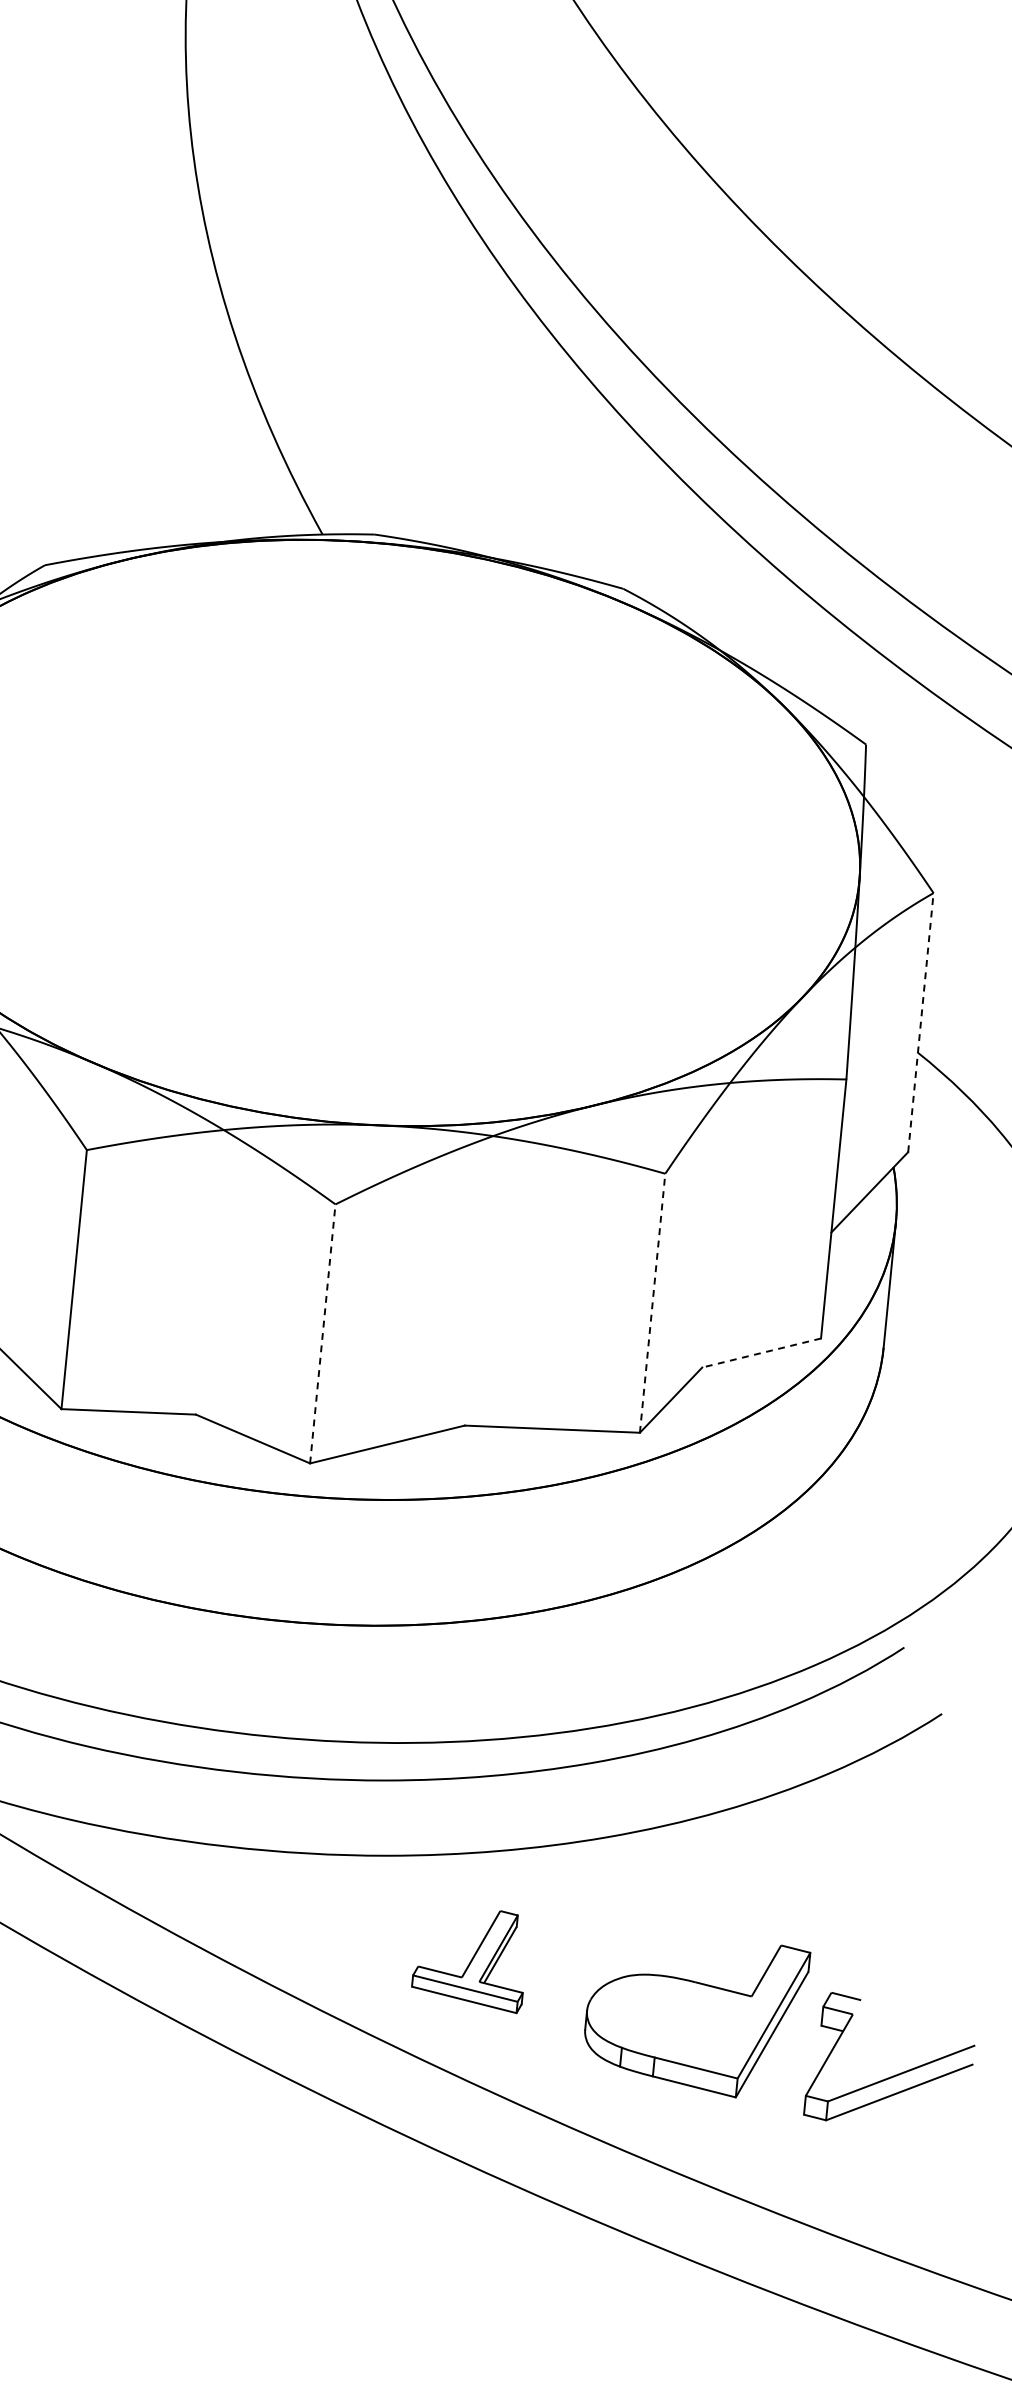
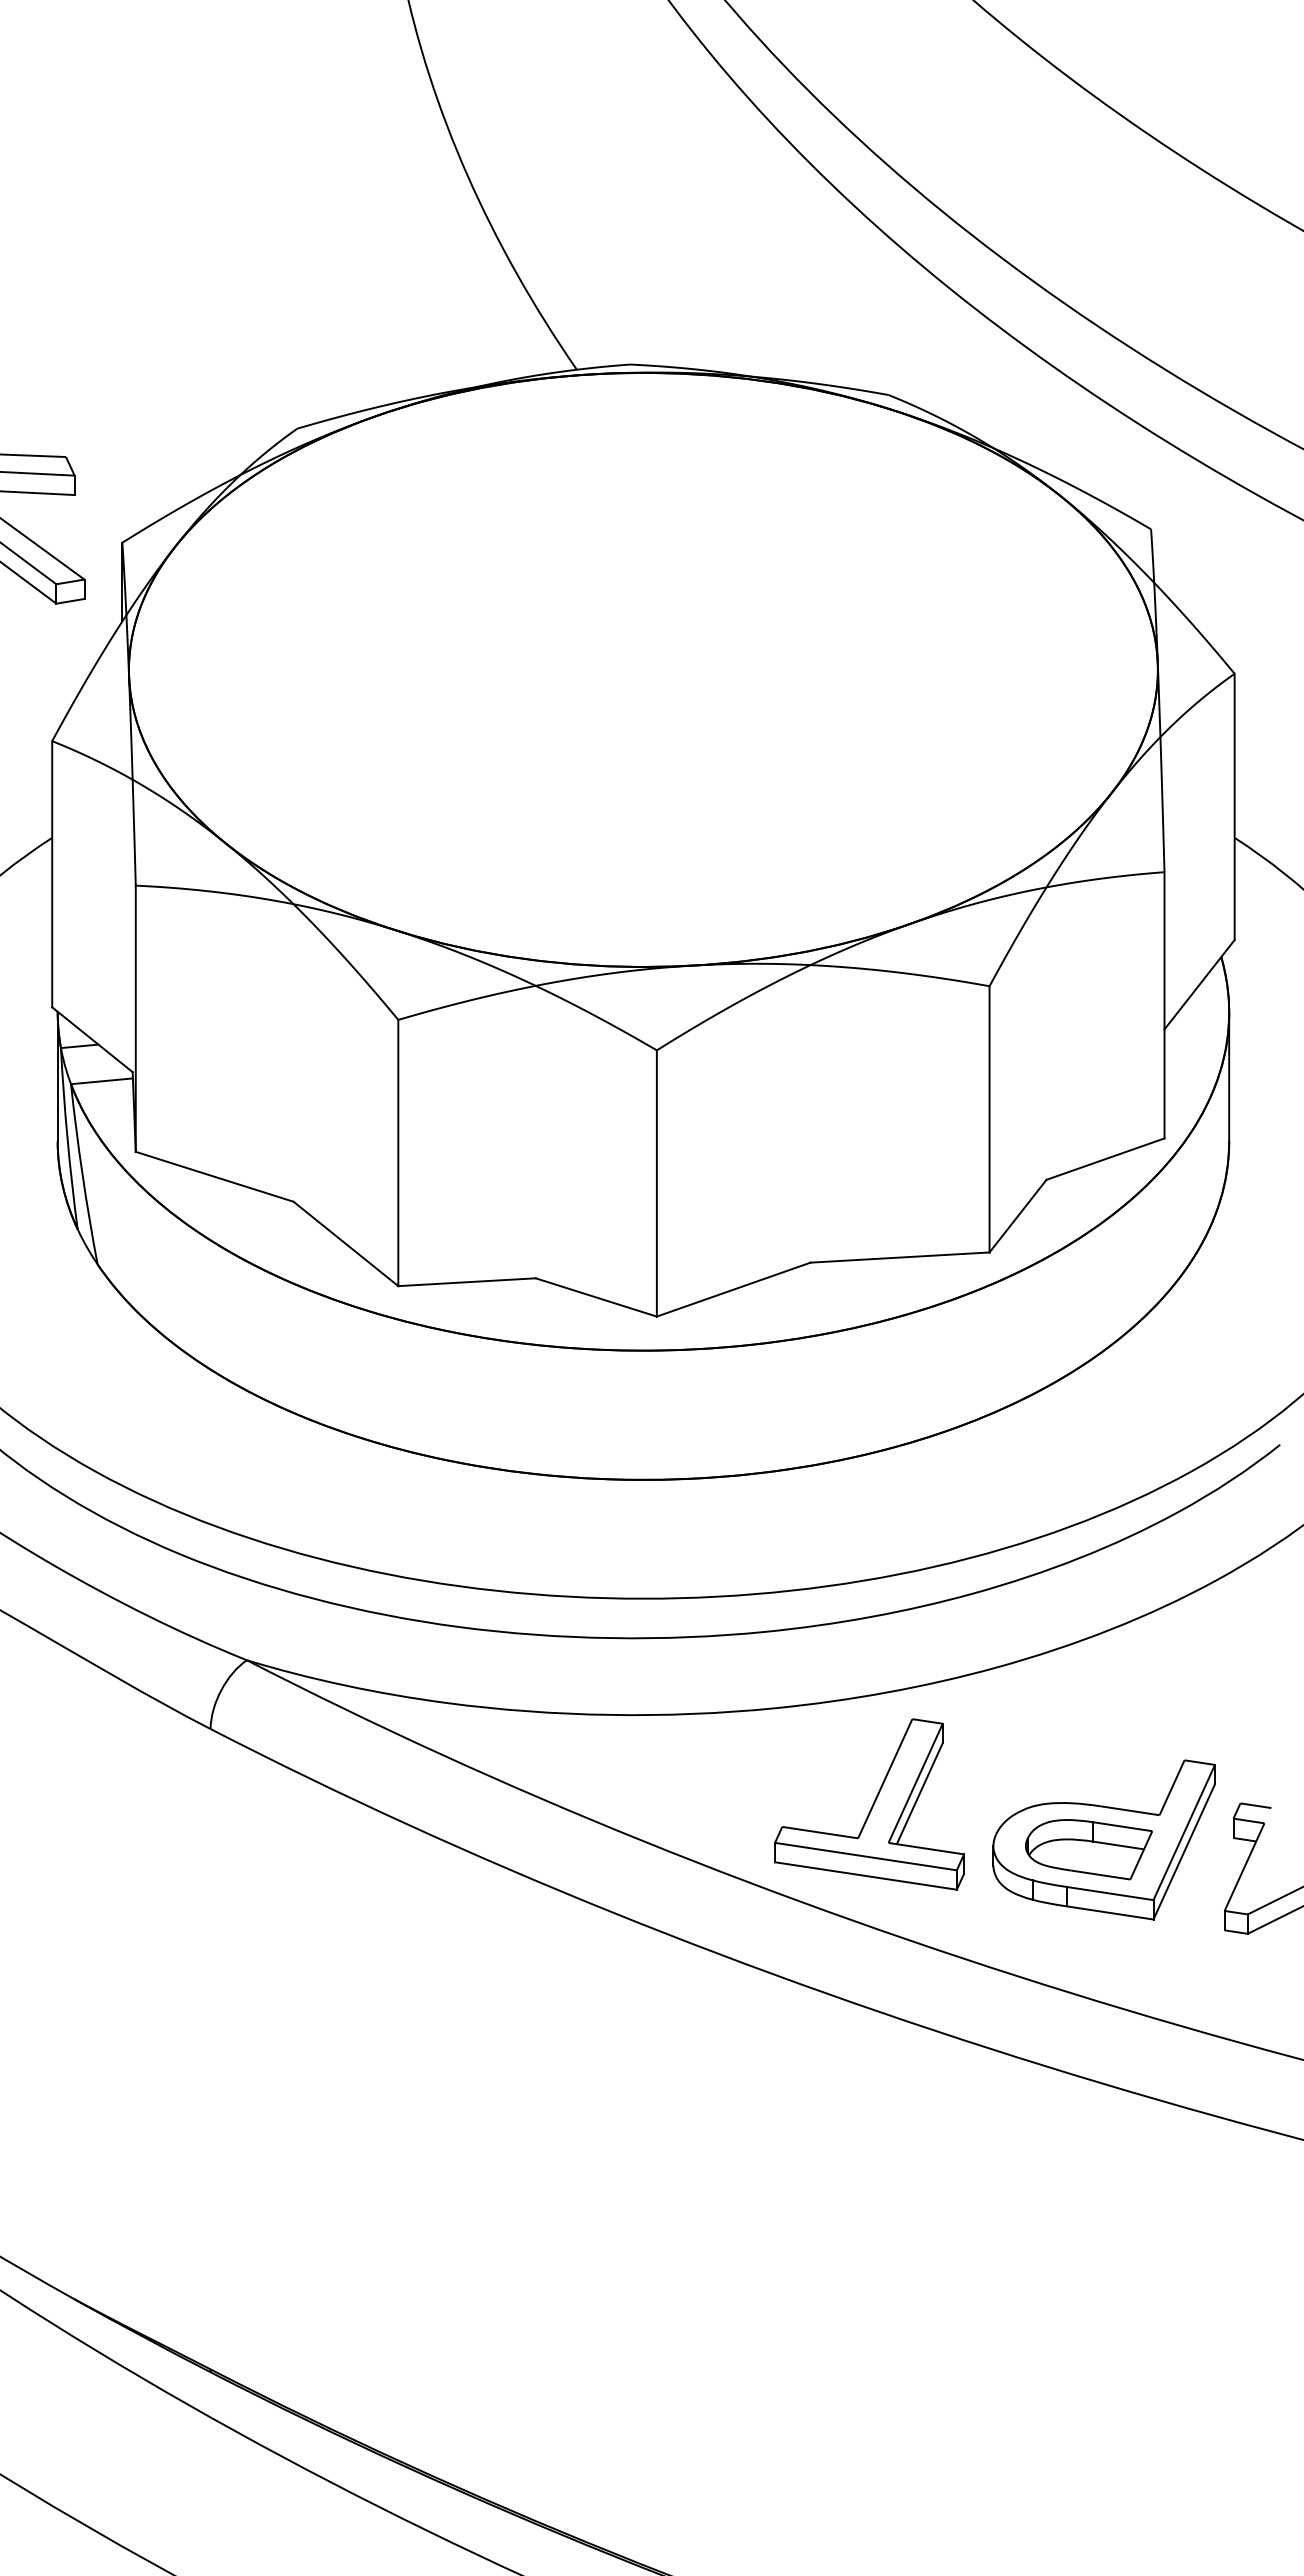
line: (920, 1022) -> (1234, 806), dashed -> solid
line: (652, 1302) -> (989, 1118), dashed -> solid
line: (322, 1332) -> (656, 1182), dashed -> solid
line: (761, 1353) -> (1105, 1159), dashed -> solid
part: (470, 1958) -> (869, 1804), size x1.67
part: (679, 2023) -> (1088, 1849), added

